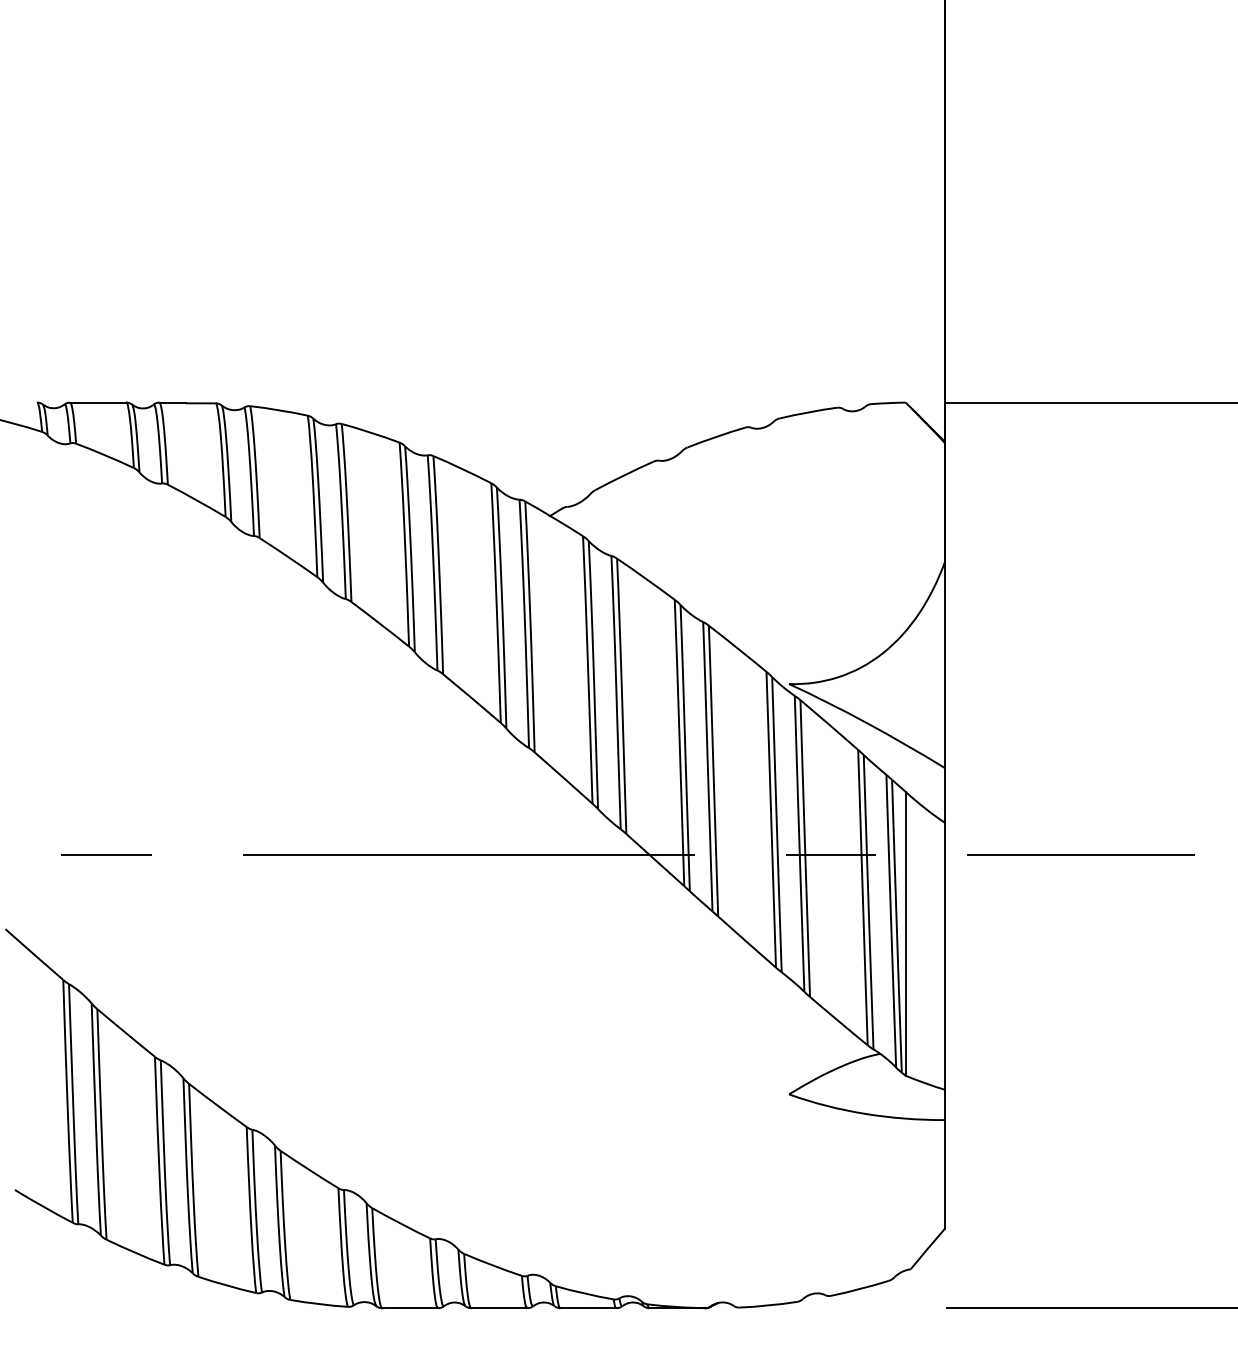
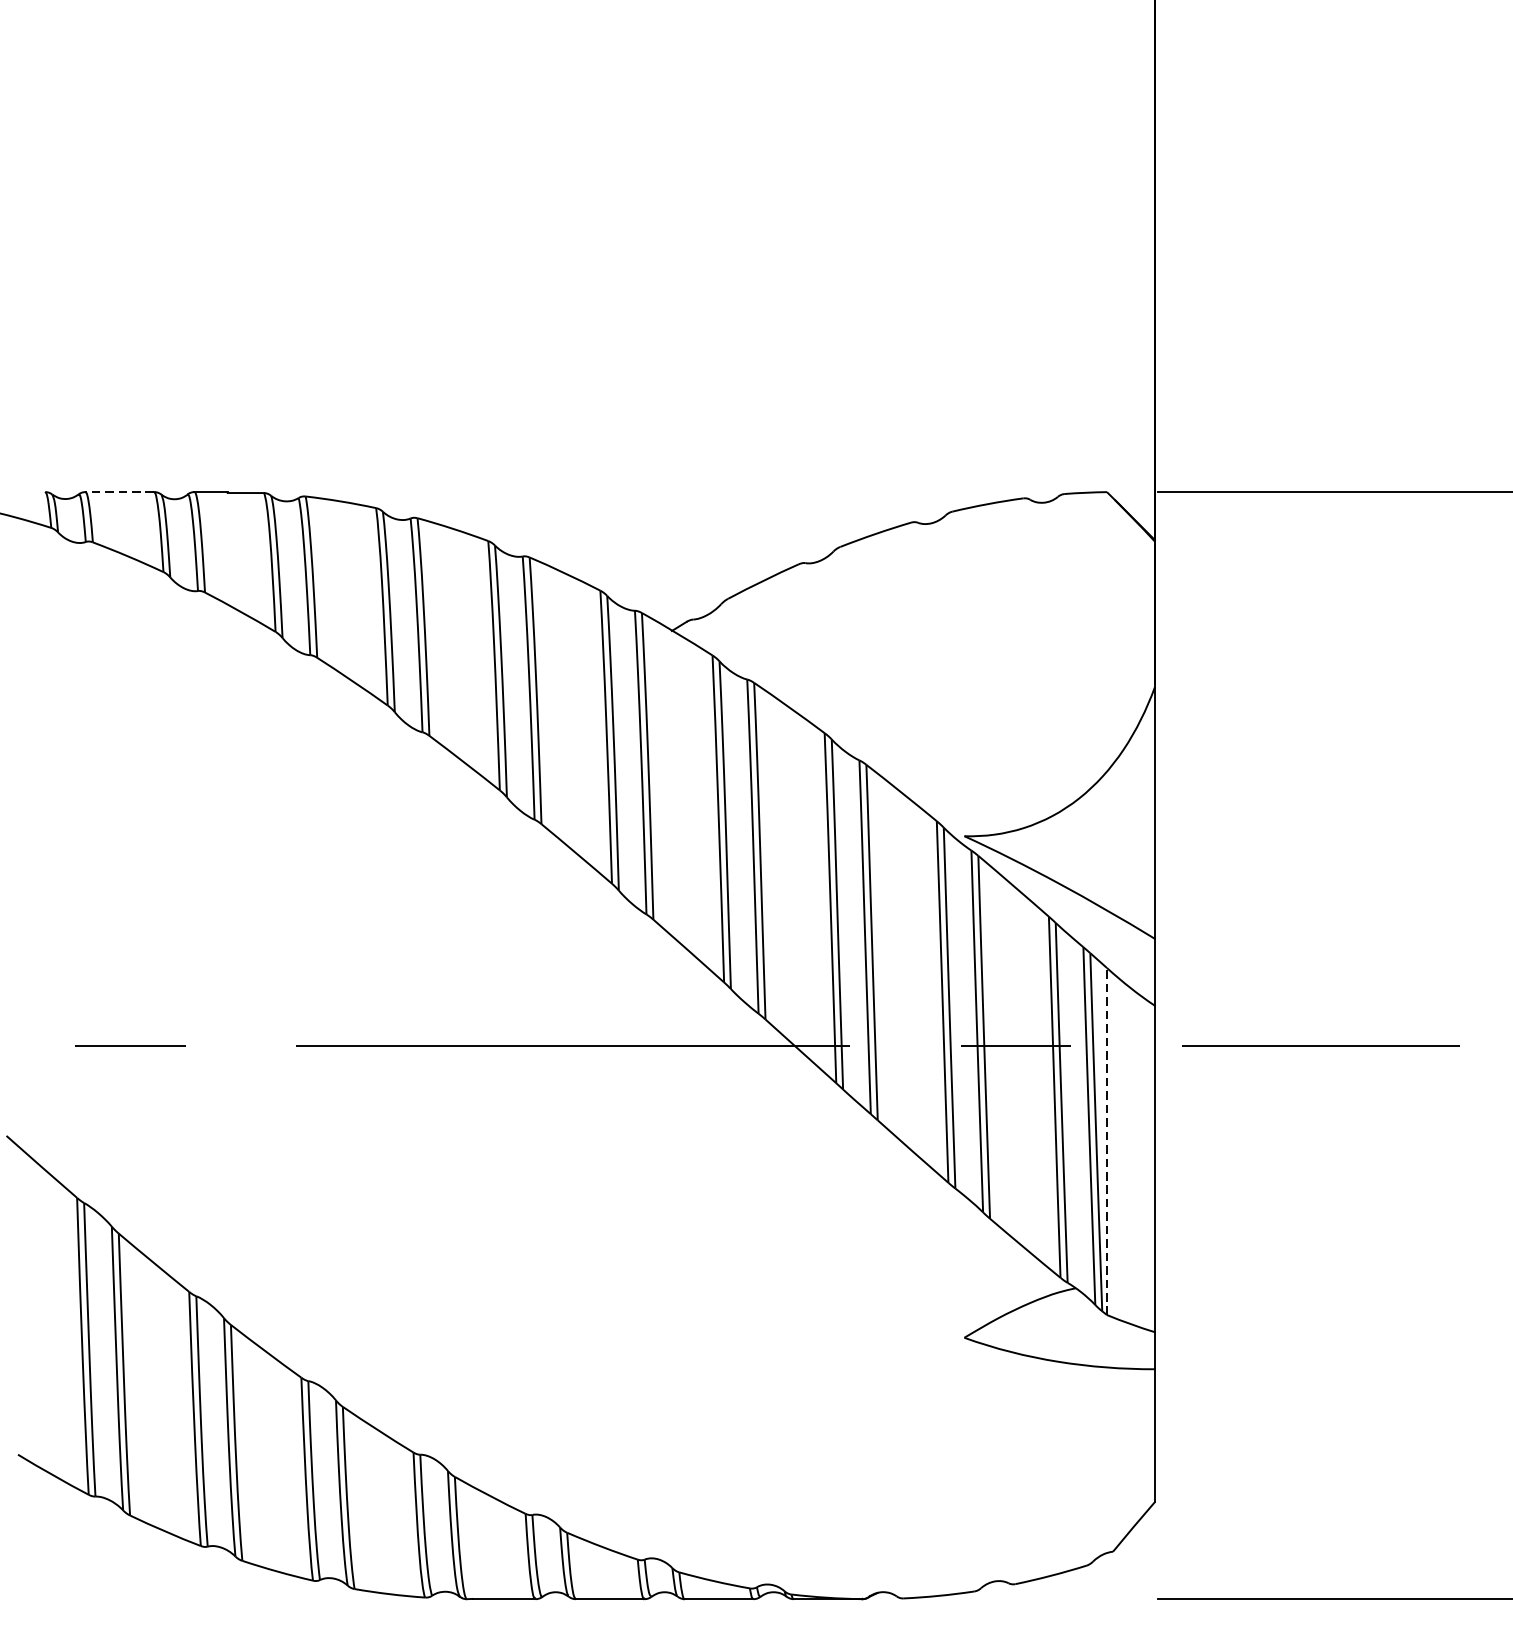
line: (97, 402) -> (118, 491), solid -> dashed
line: (905, 933) -> (1106, 1141), solid -> dashed

